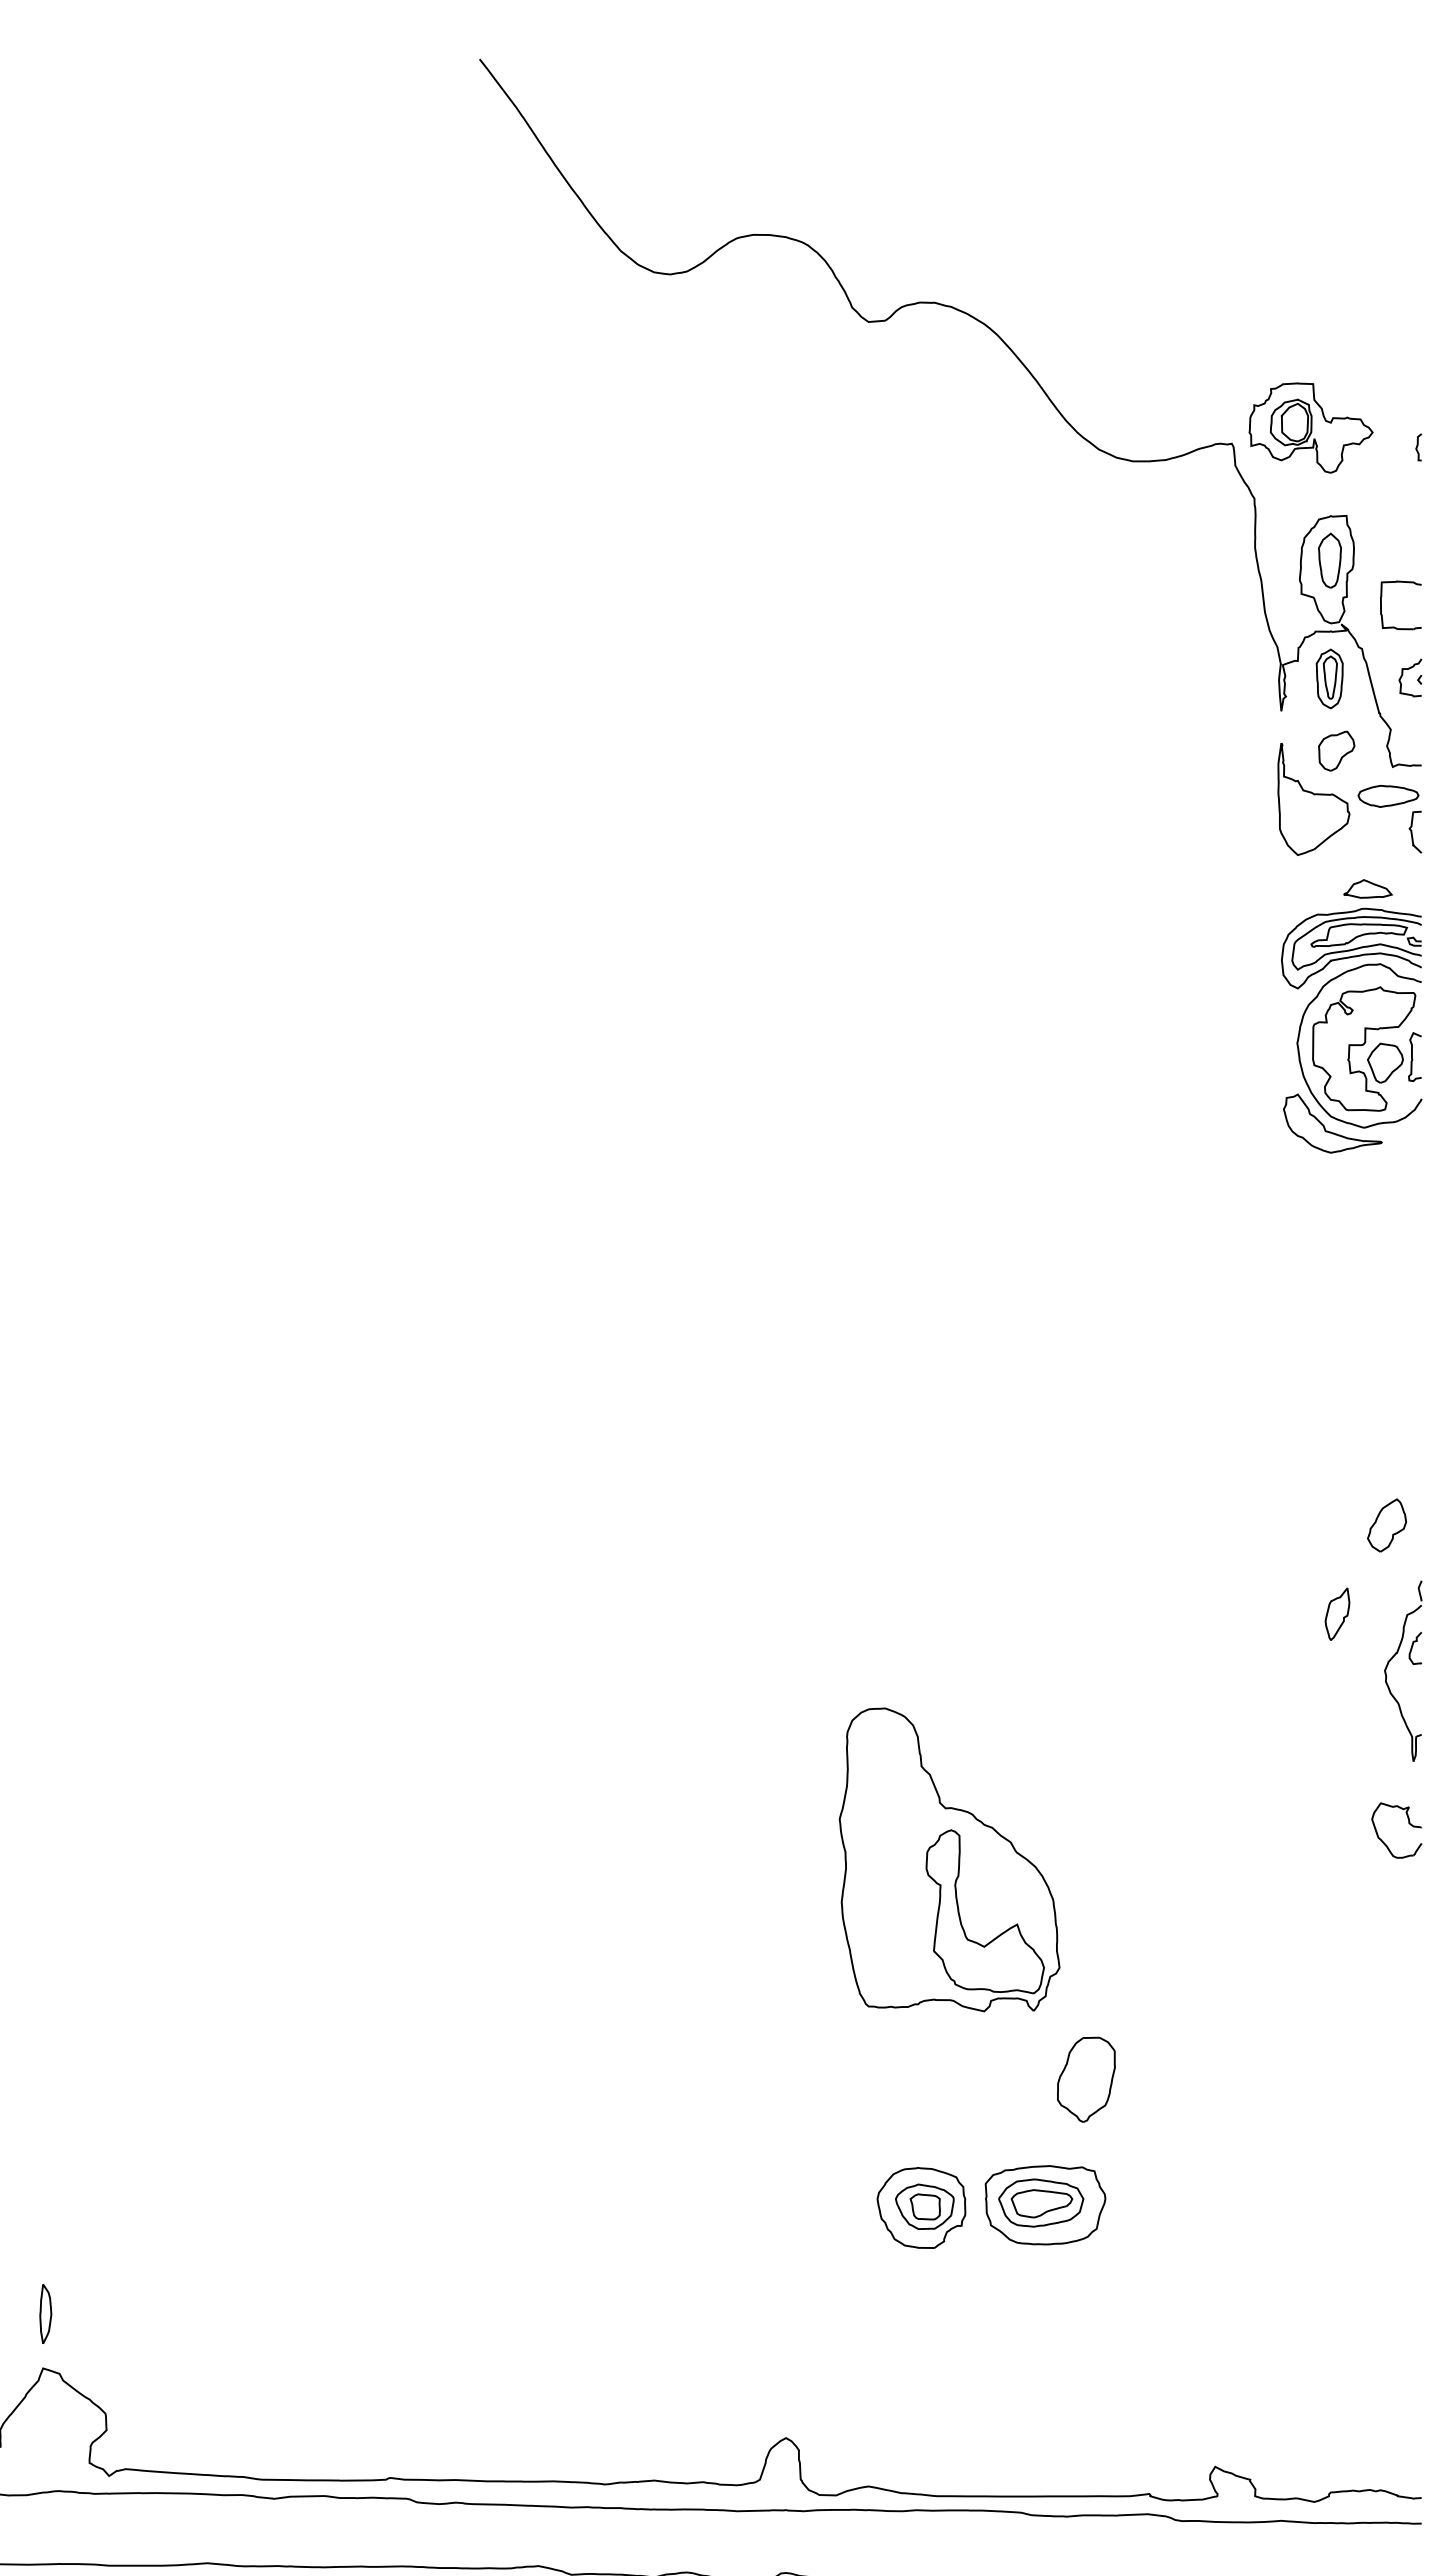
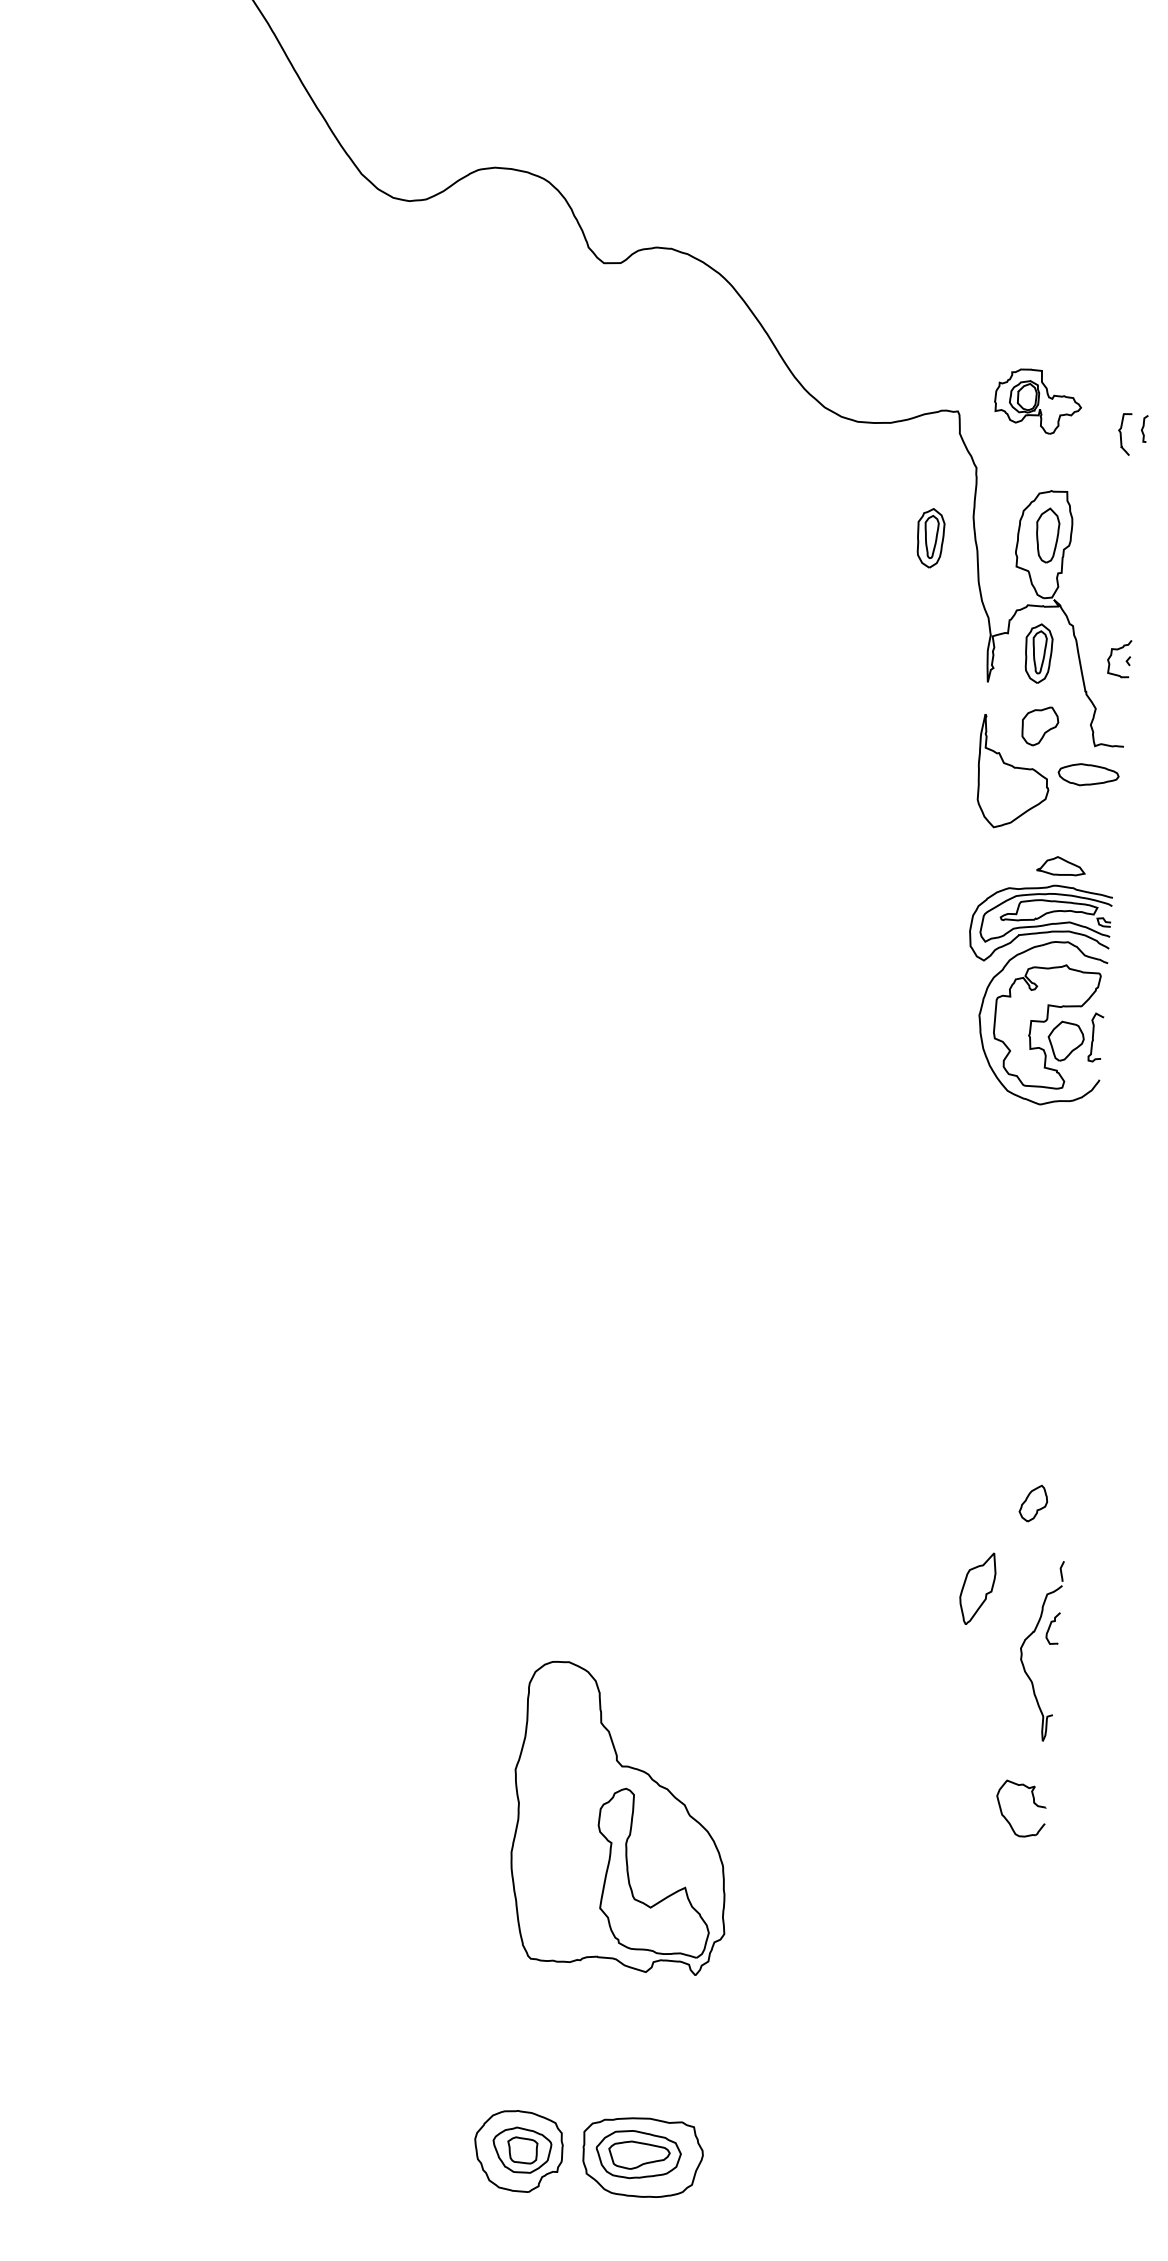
part: (1310, 427) -> (1037, 401), size x0.7
part: (1213, 571) -> (930, 537), added
part: (1381, 605) -> (1095, 584), removed
curve: (1412, 831) -> (1121, 433), moved
part: (1325, 1127) -> (1001, 1101), removed
part: (1386, 1525) -> (1033, 1503), size x0.7
part: (1337, 1613) -> (977, 1587), size x1.4
part: (949, 1859) -> (622, 1817), moved
part: (1086, 2079) -> (692, 2034), removed

